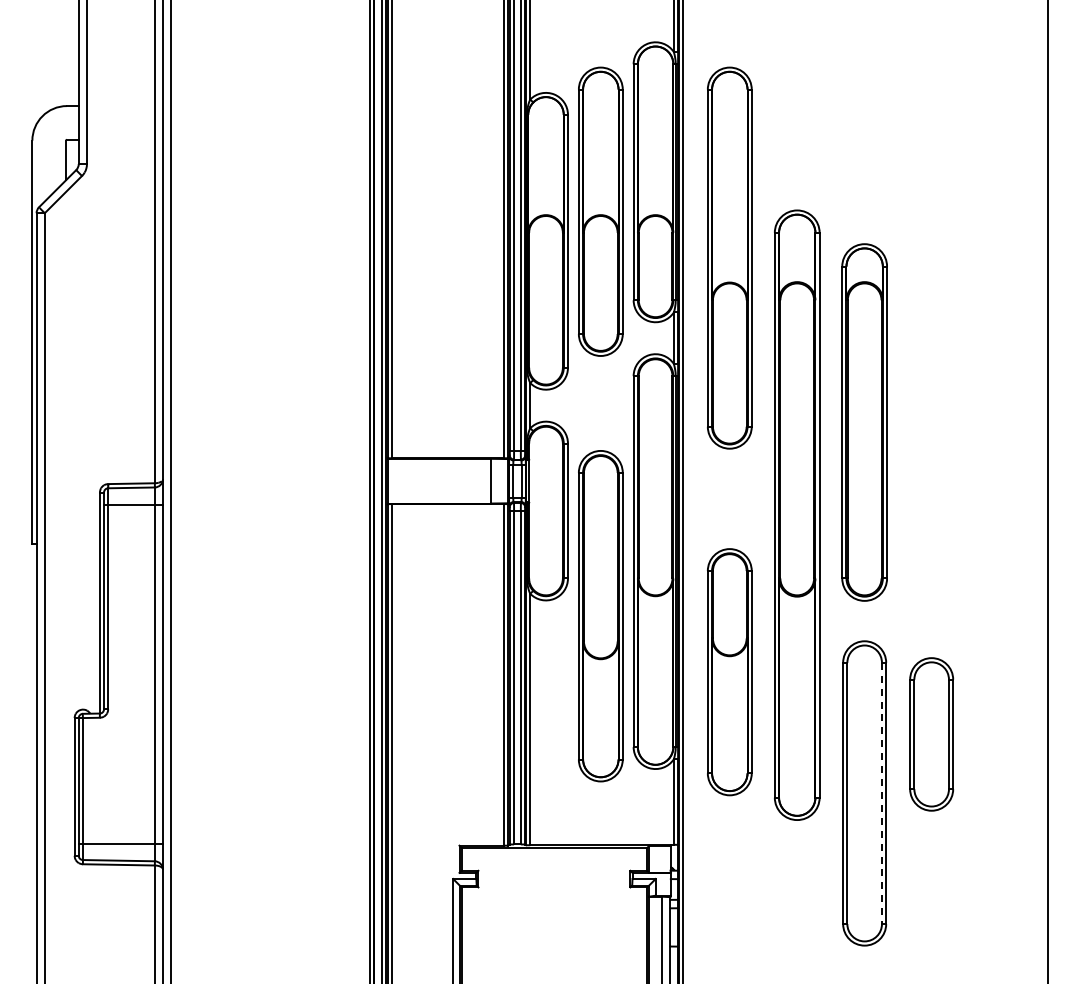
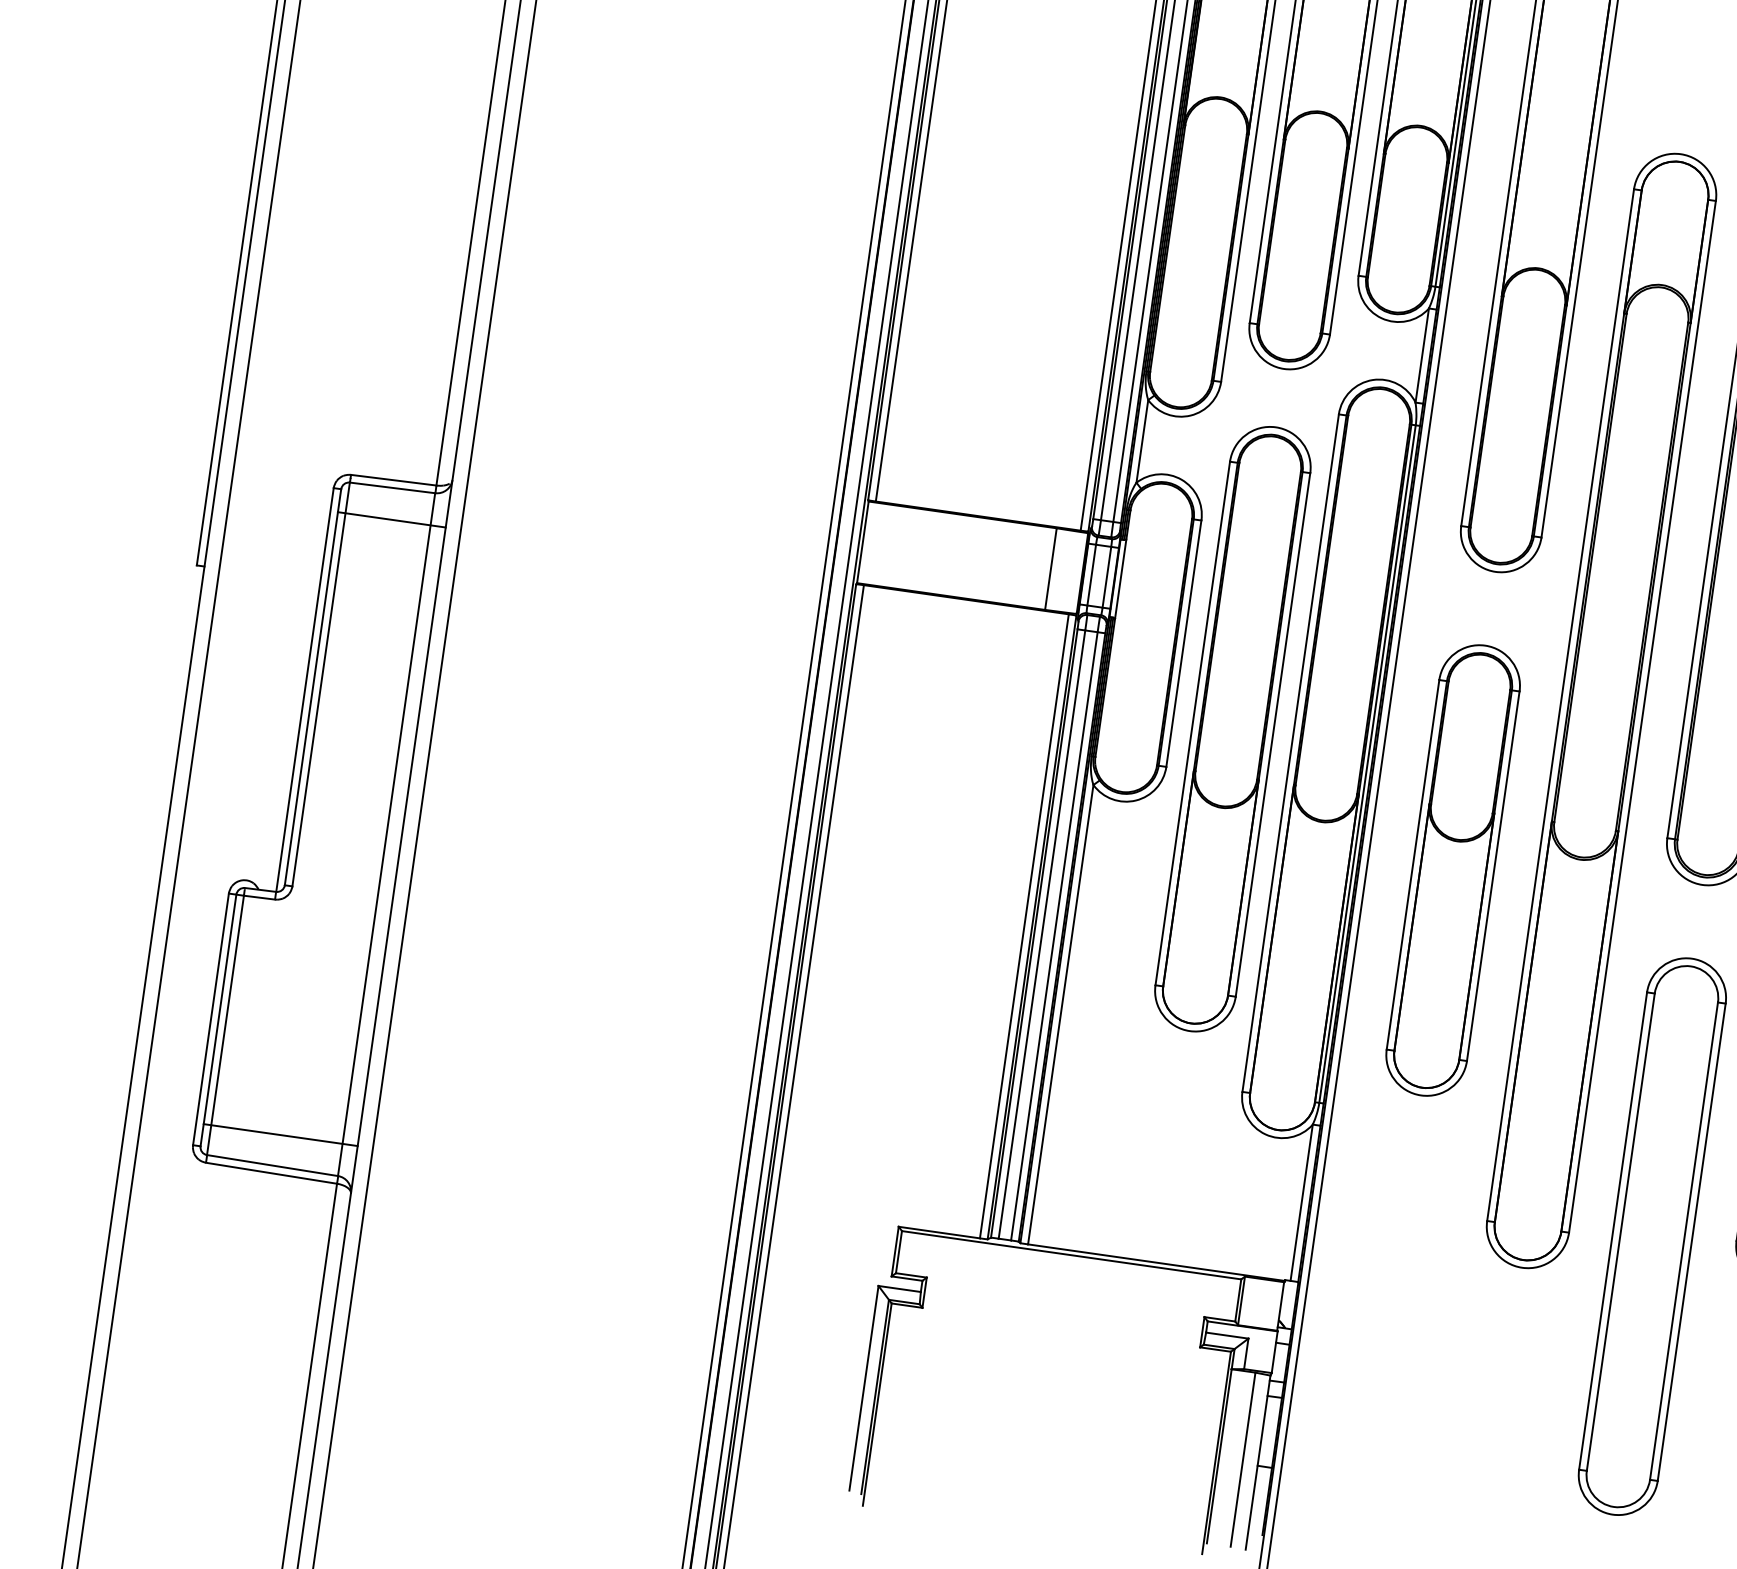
part: (600, 616) -> (1232, 729), moved
part: (729, 672) -> (1452, 870), moved
line: (881, 793) -> (1683, 1241), dashed -> solid

